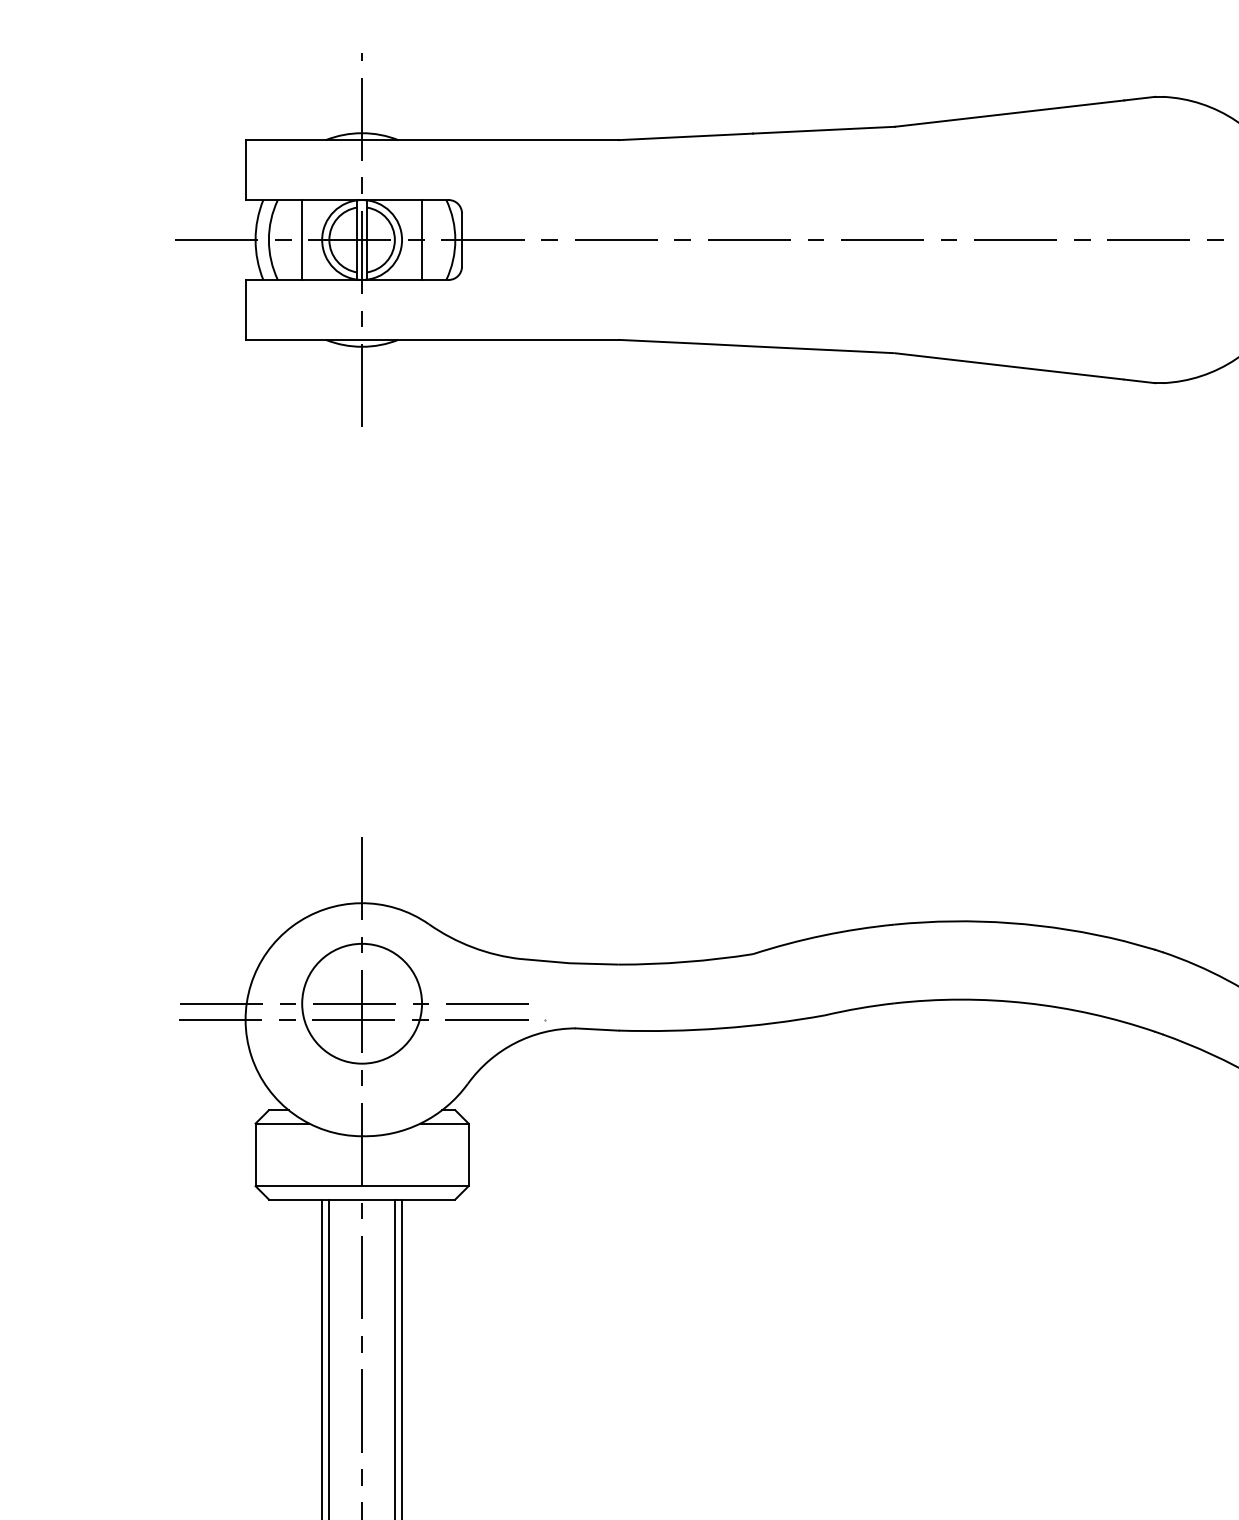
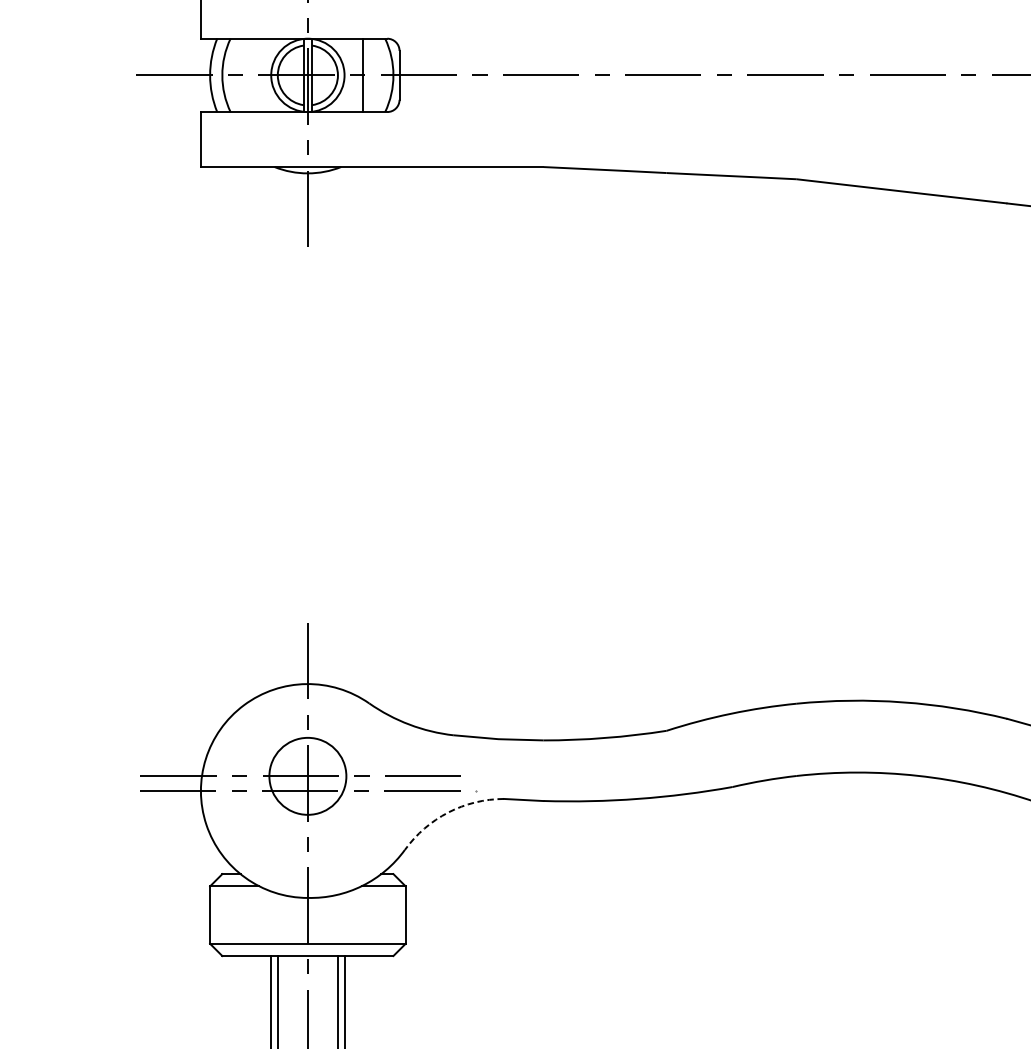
line: (302, 239) -> (253, 74), removed
circle: (362, 1003) -> (308, 776), size x0.7
arc: (515, 1043) -> (448, 812), solid -> dashed

